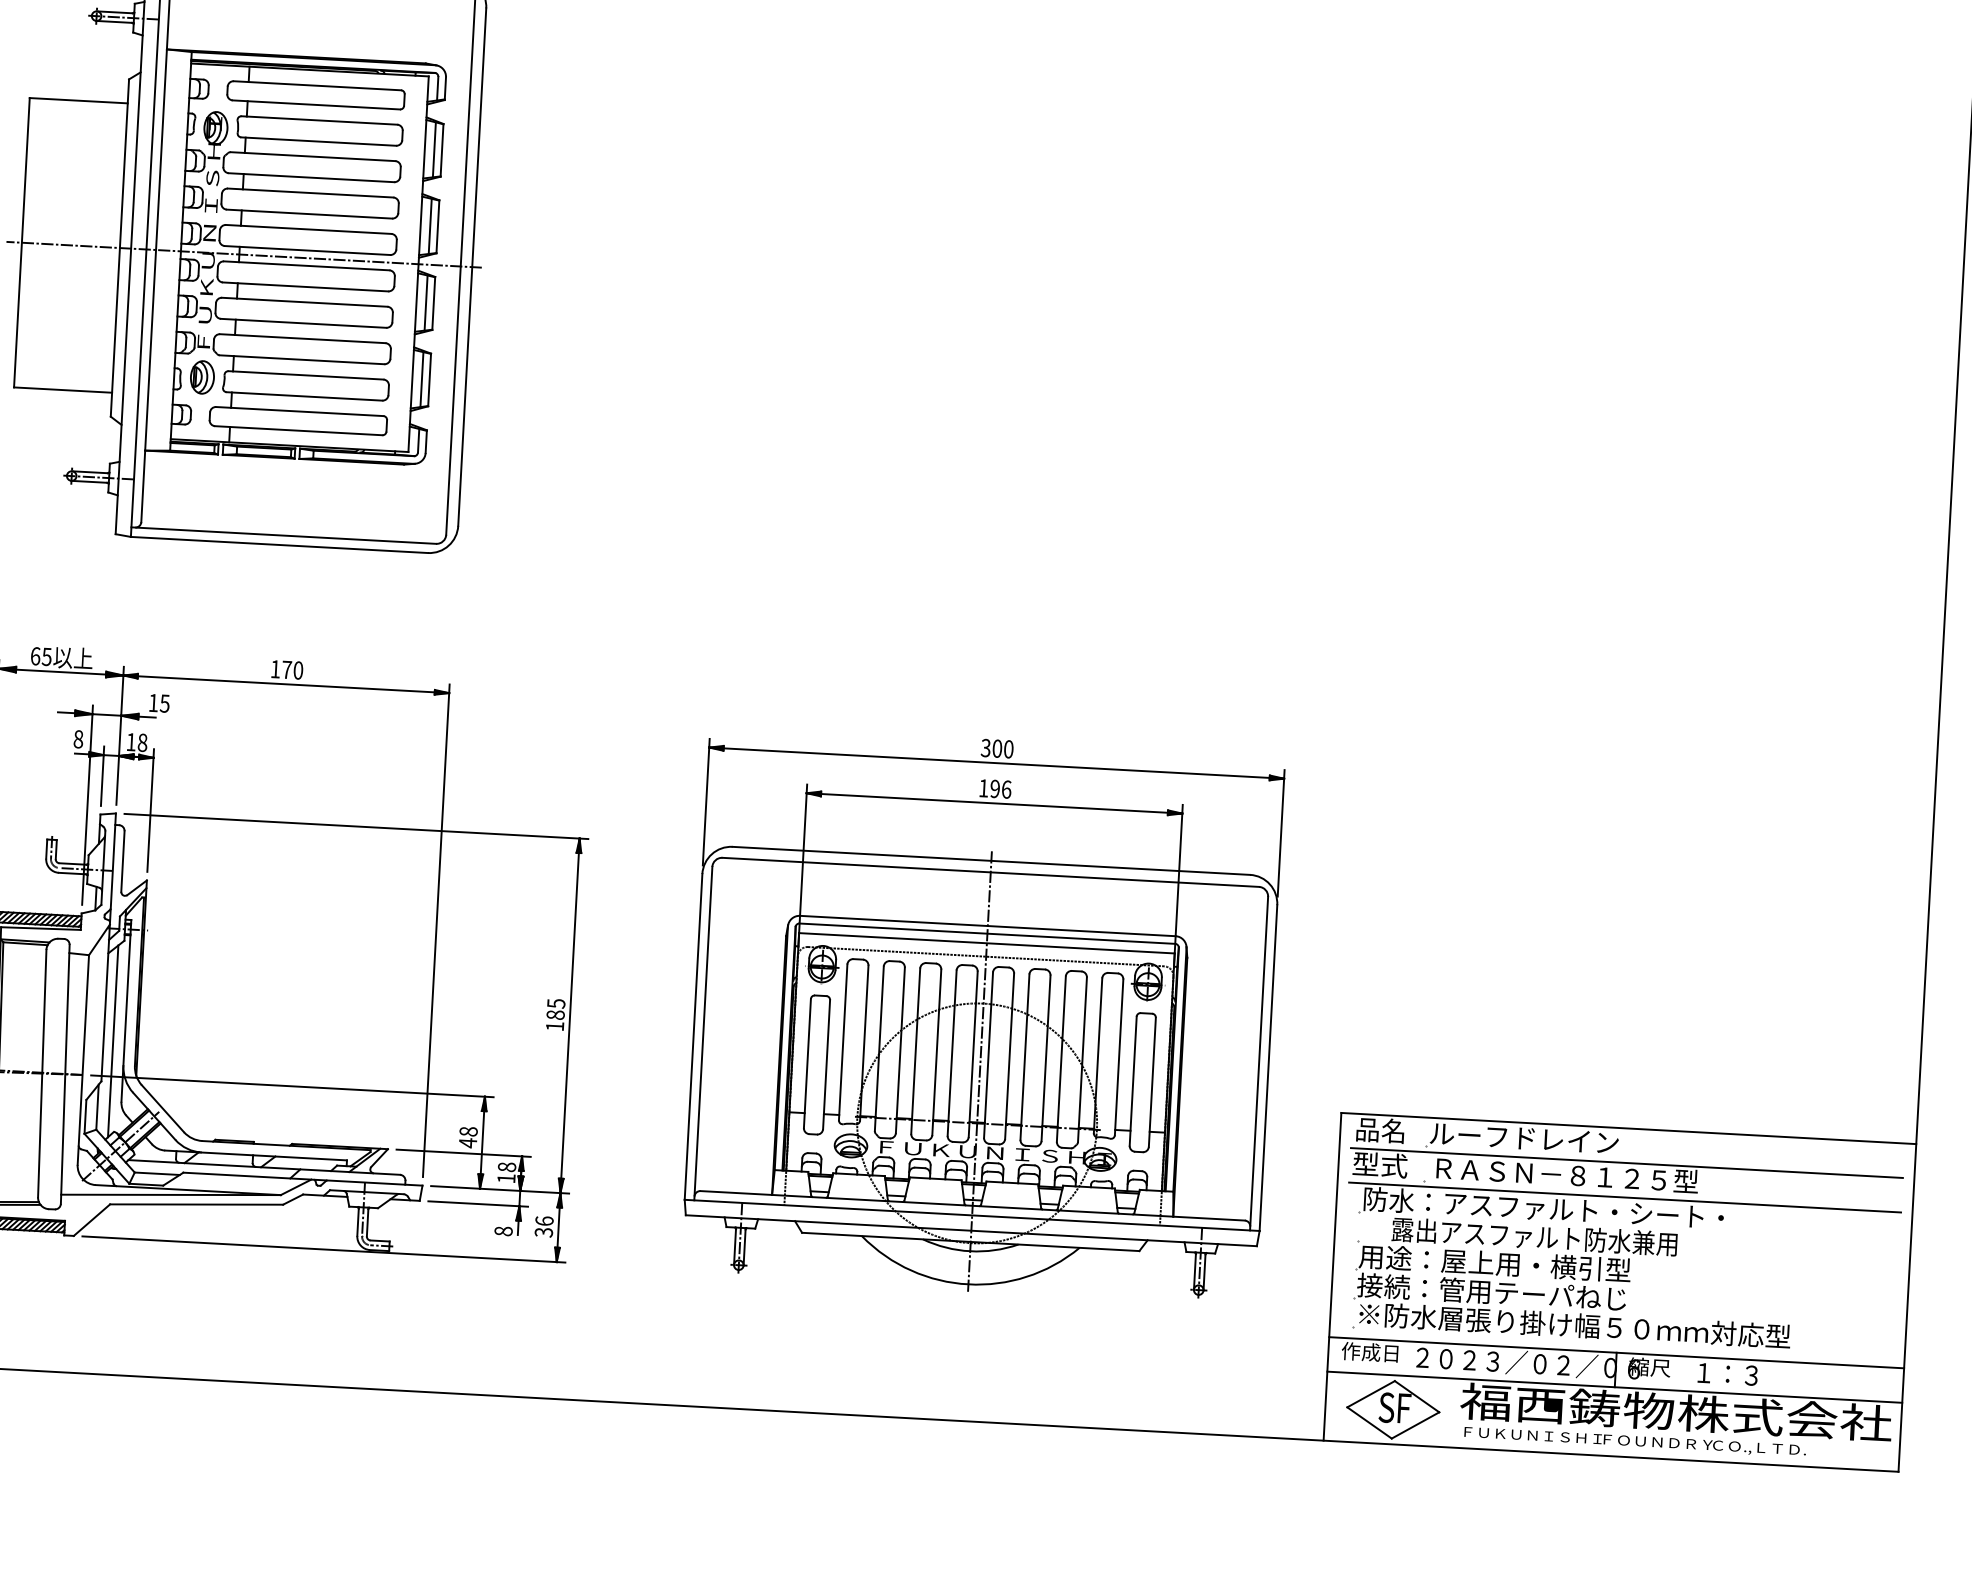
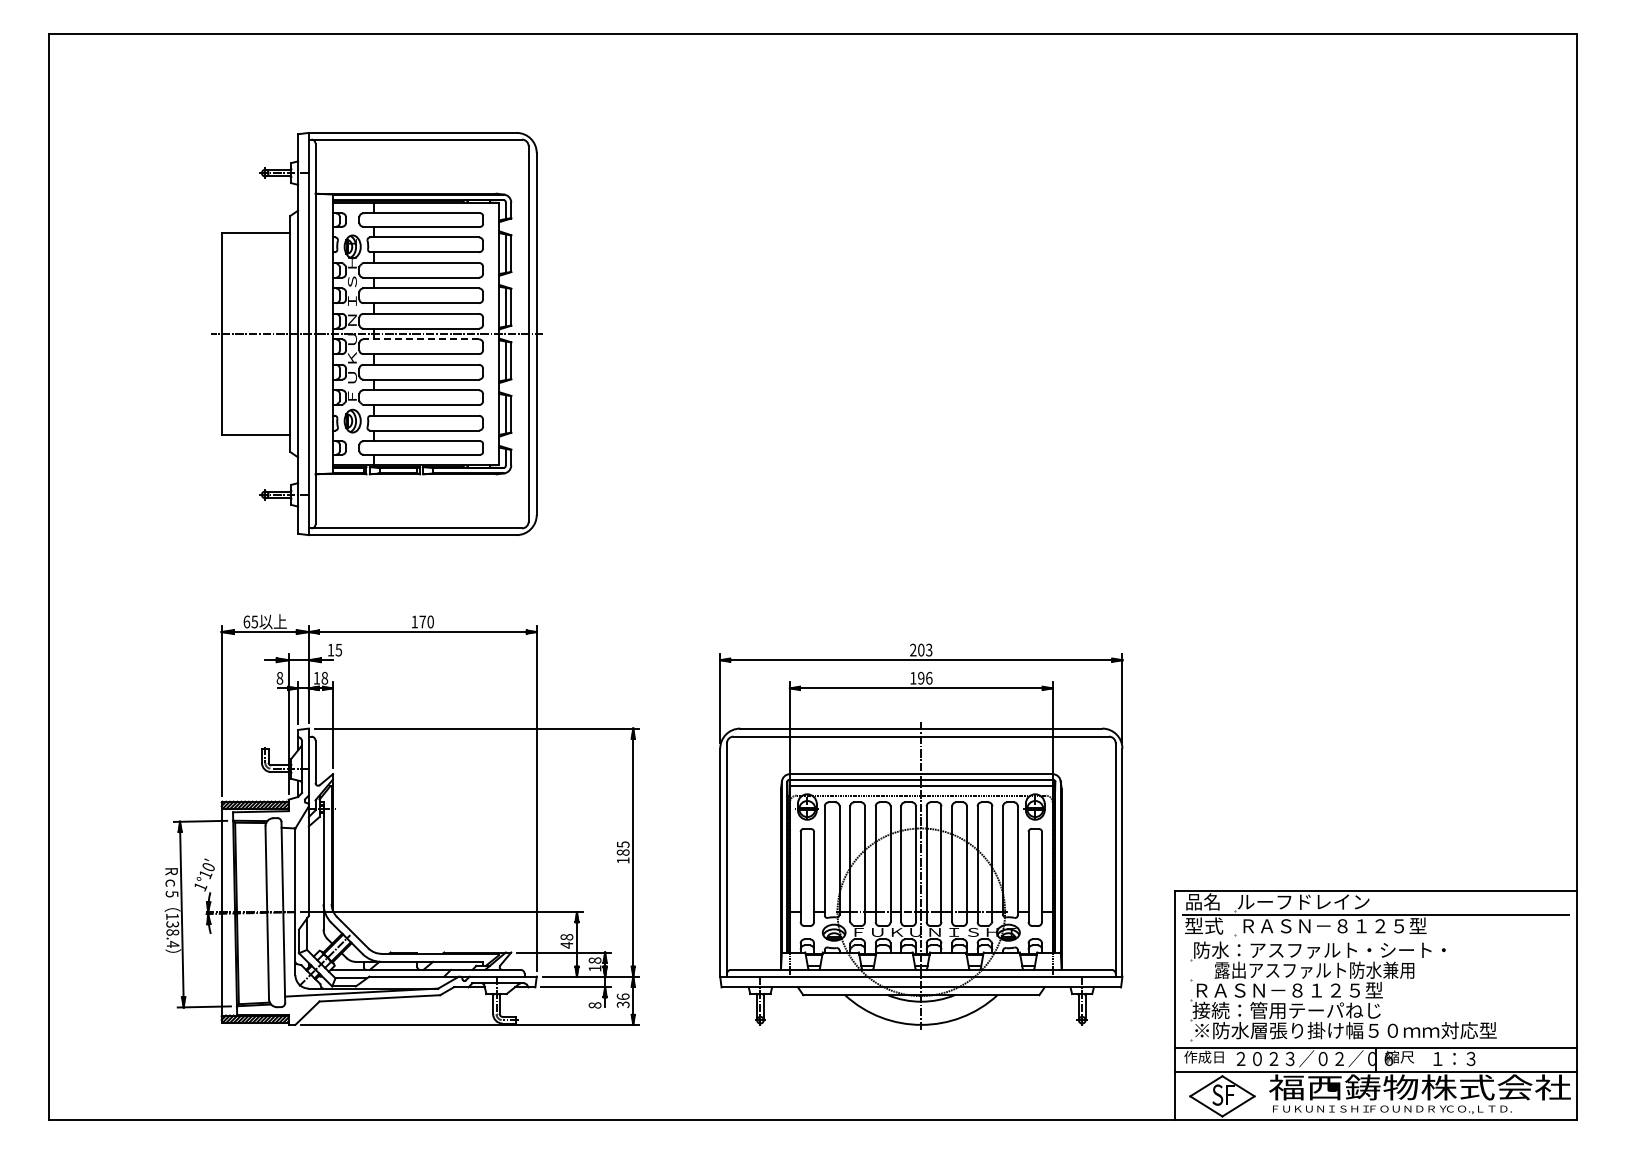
line: (307, 266) -> (421, 339), solid -> dashed
text: (997, 747) -> (921, 649), 300 -> 203
line: (113, 1041) -> (315, 887), removed
line: (1625, 1197) -> (1376, 939), removed
text: (1478, 1261) -> (1276, 989), 用途：屋上用・横引型 -> ＲＡＳＮ－８１２５型

